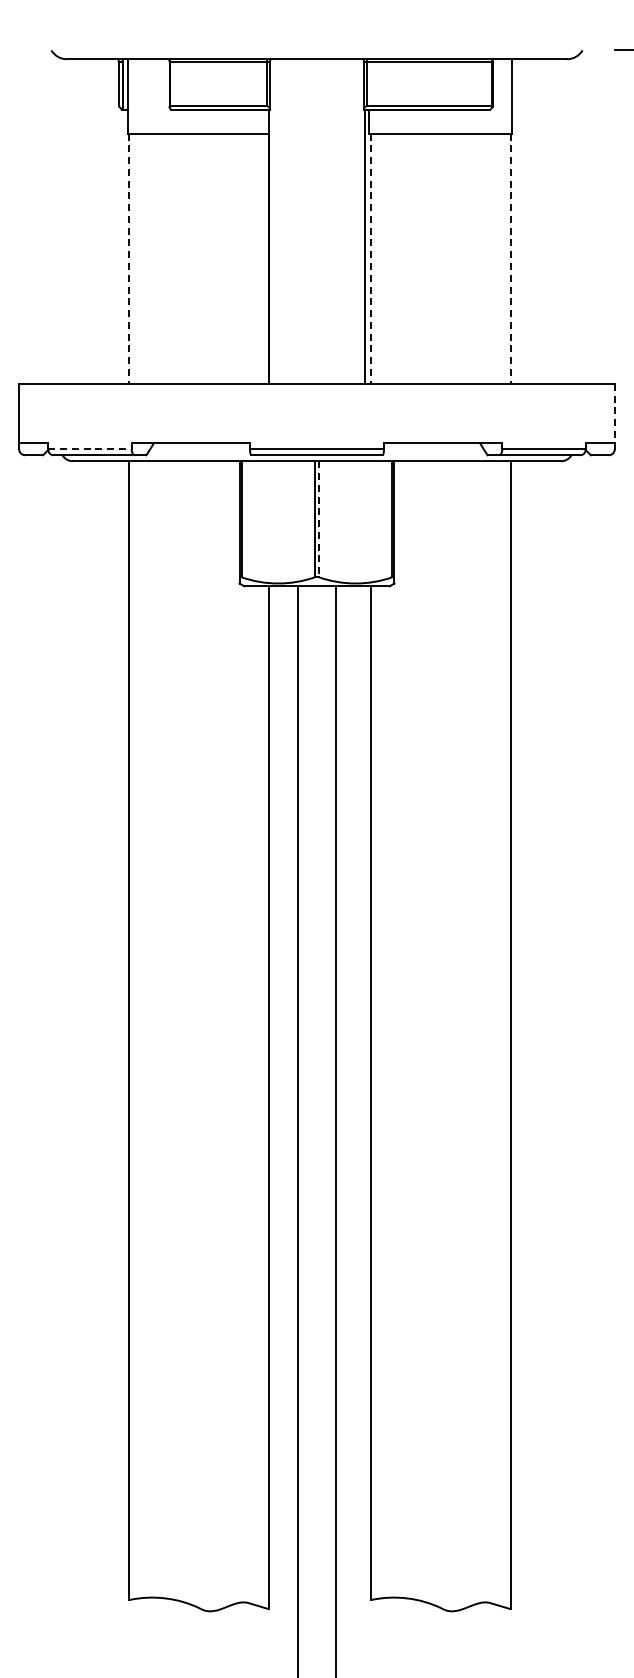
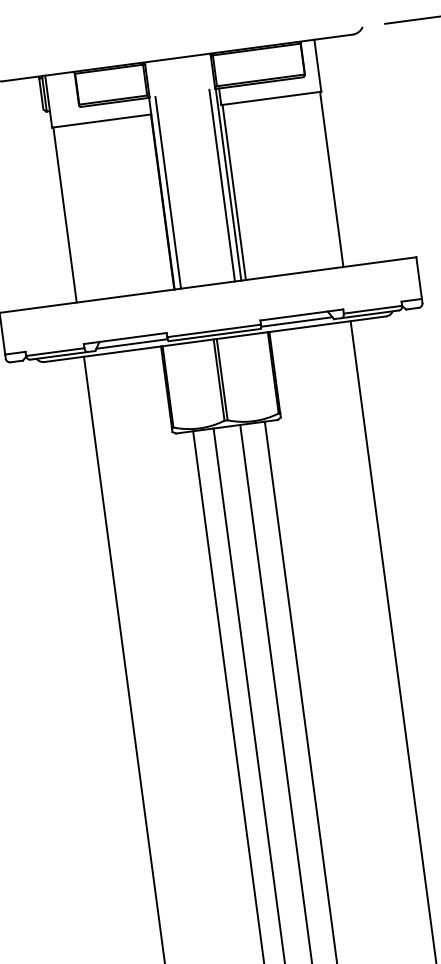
line: (278, 246) -> (168, 192), added
line: (355, 246) -> (222, 185), added
line: (129, 259) -> (65, 215), dashed -> solid
line: (371, 259) -> (234, 193), dashed -> solid
line: (510, 259) -> (331, 180), dashed -> solid
line: (614, 413) -> (418, 278), dashed -> solid
line: (89, 449) -> (54, 352), dashed -> solid
line: (199, 452) -> (132, 344), added
line: (434, 452) -> (296, 322), added
line: (319, 519) -> (222, 379), dashed -> solid

